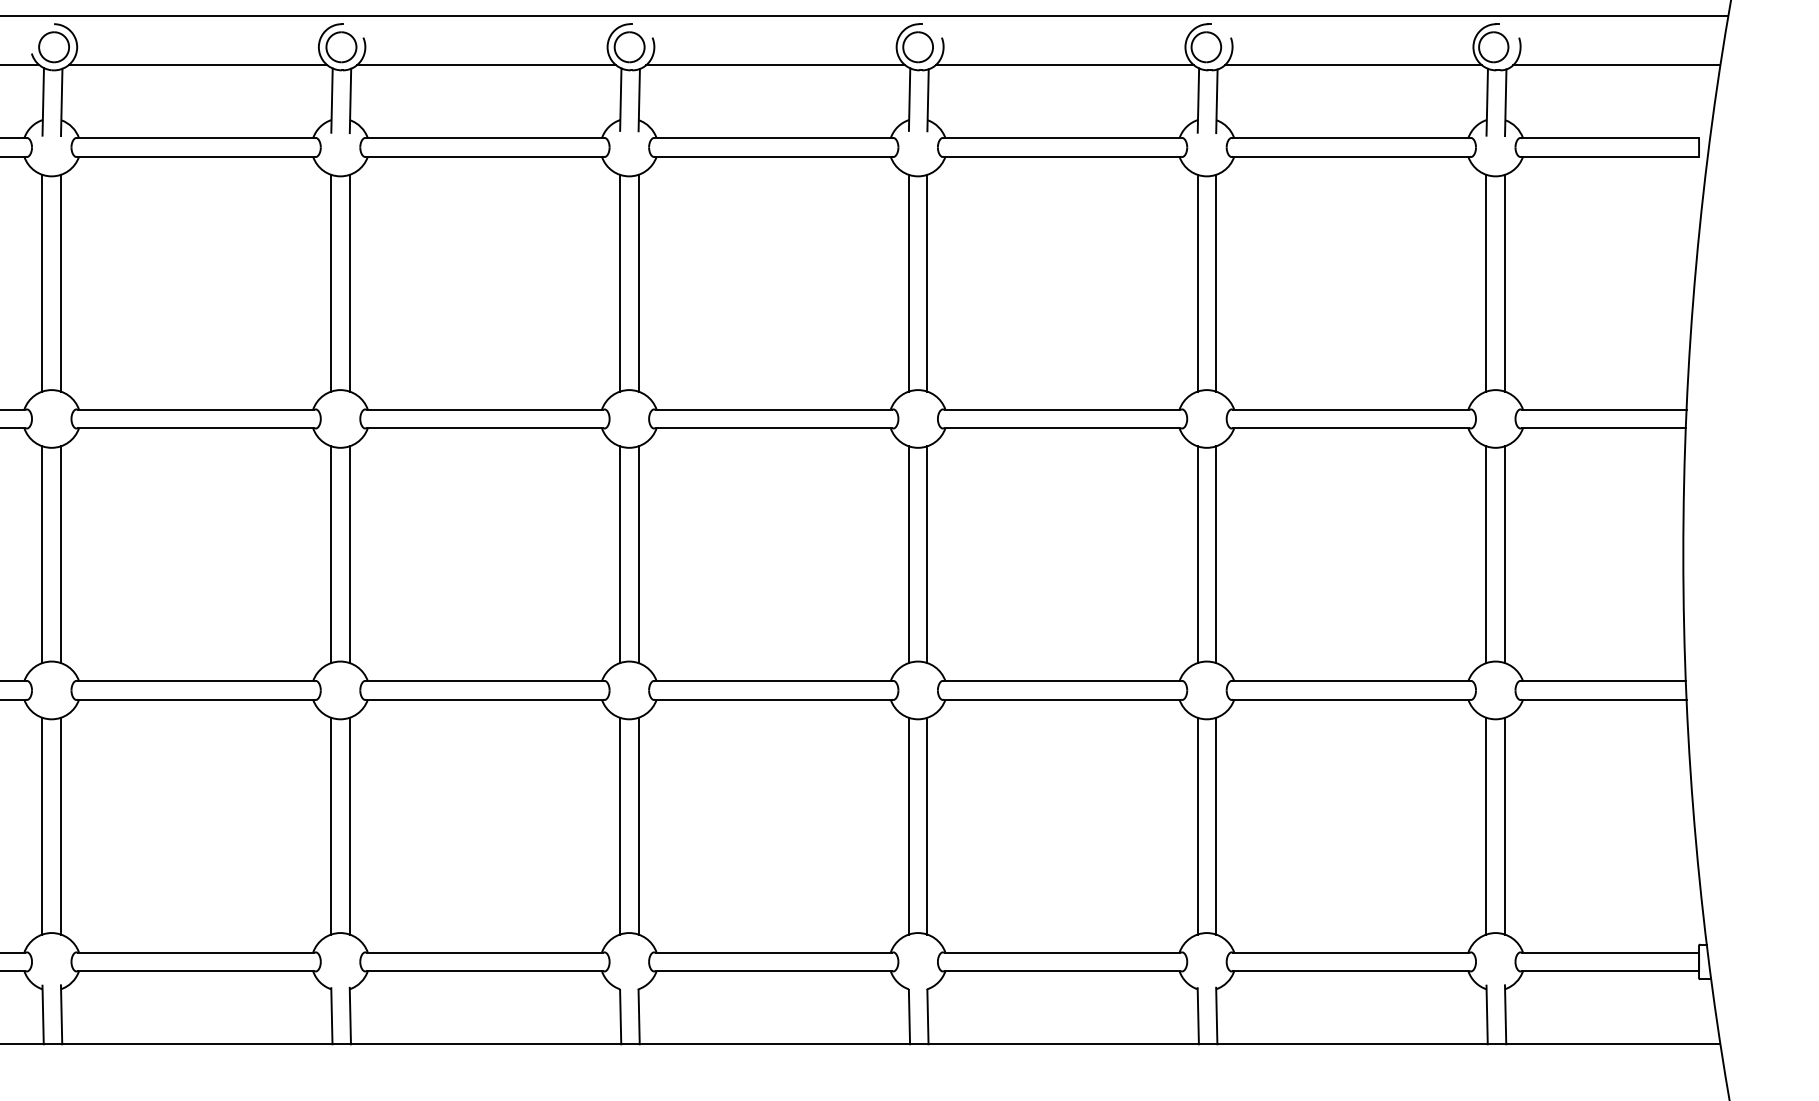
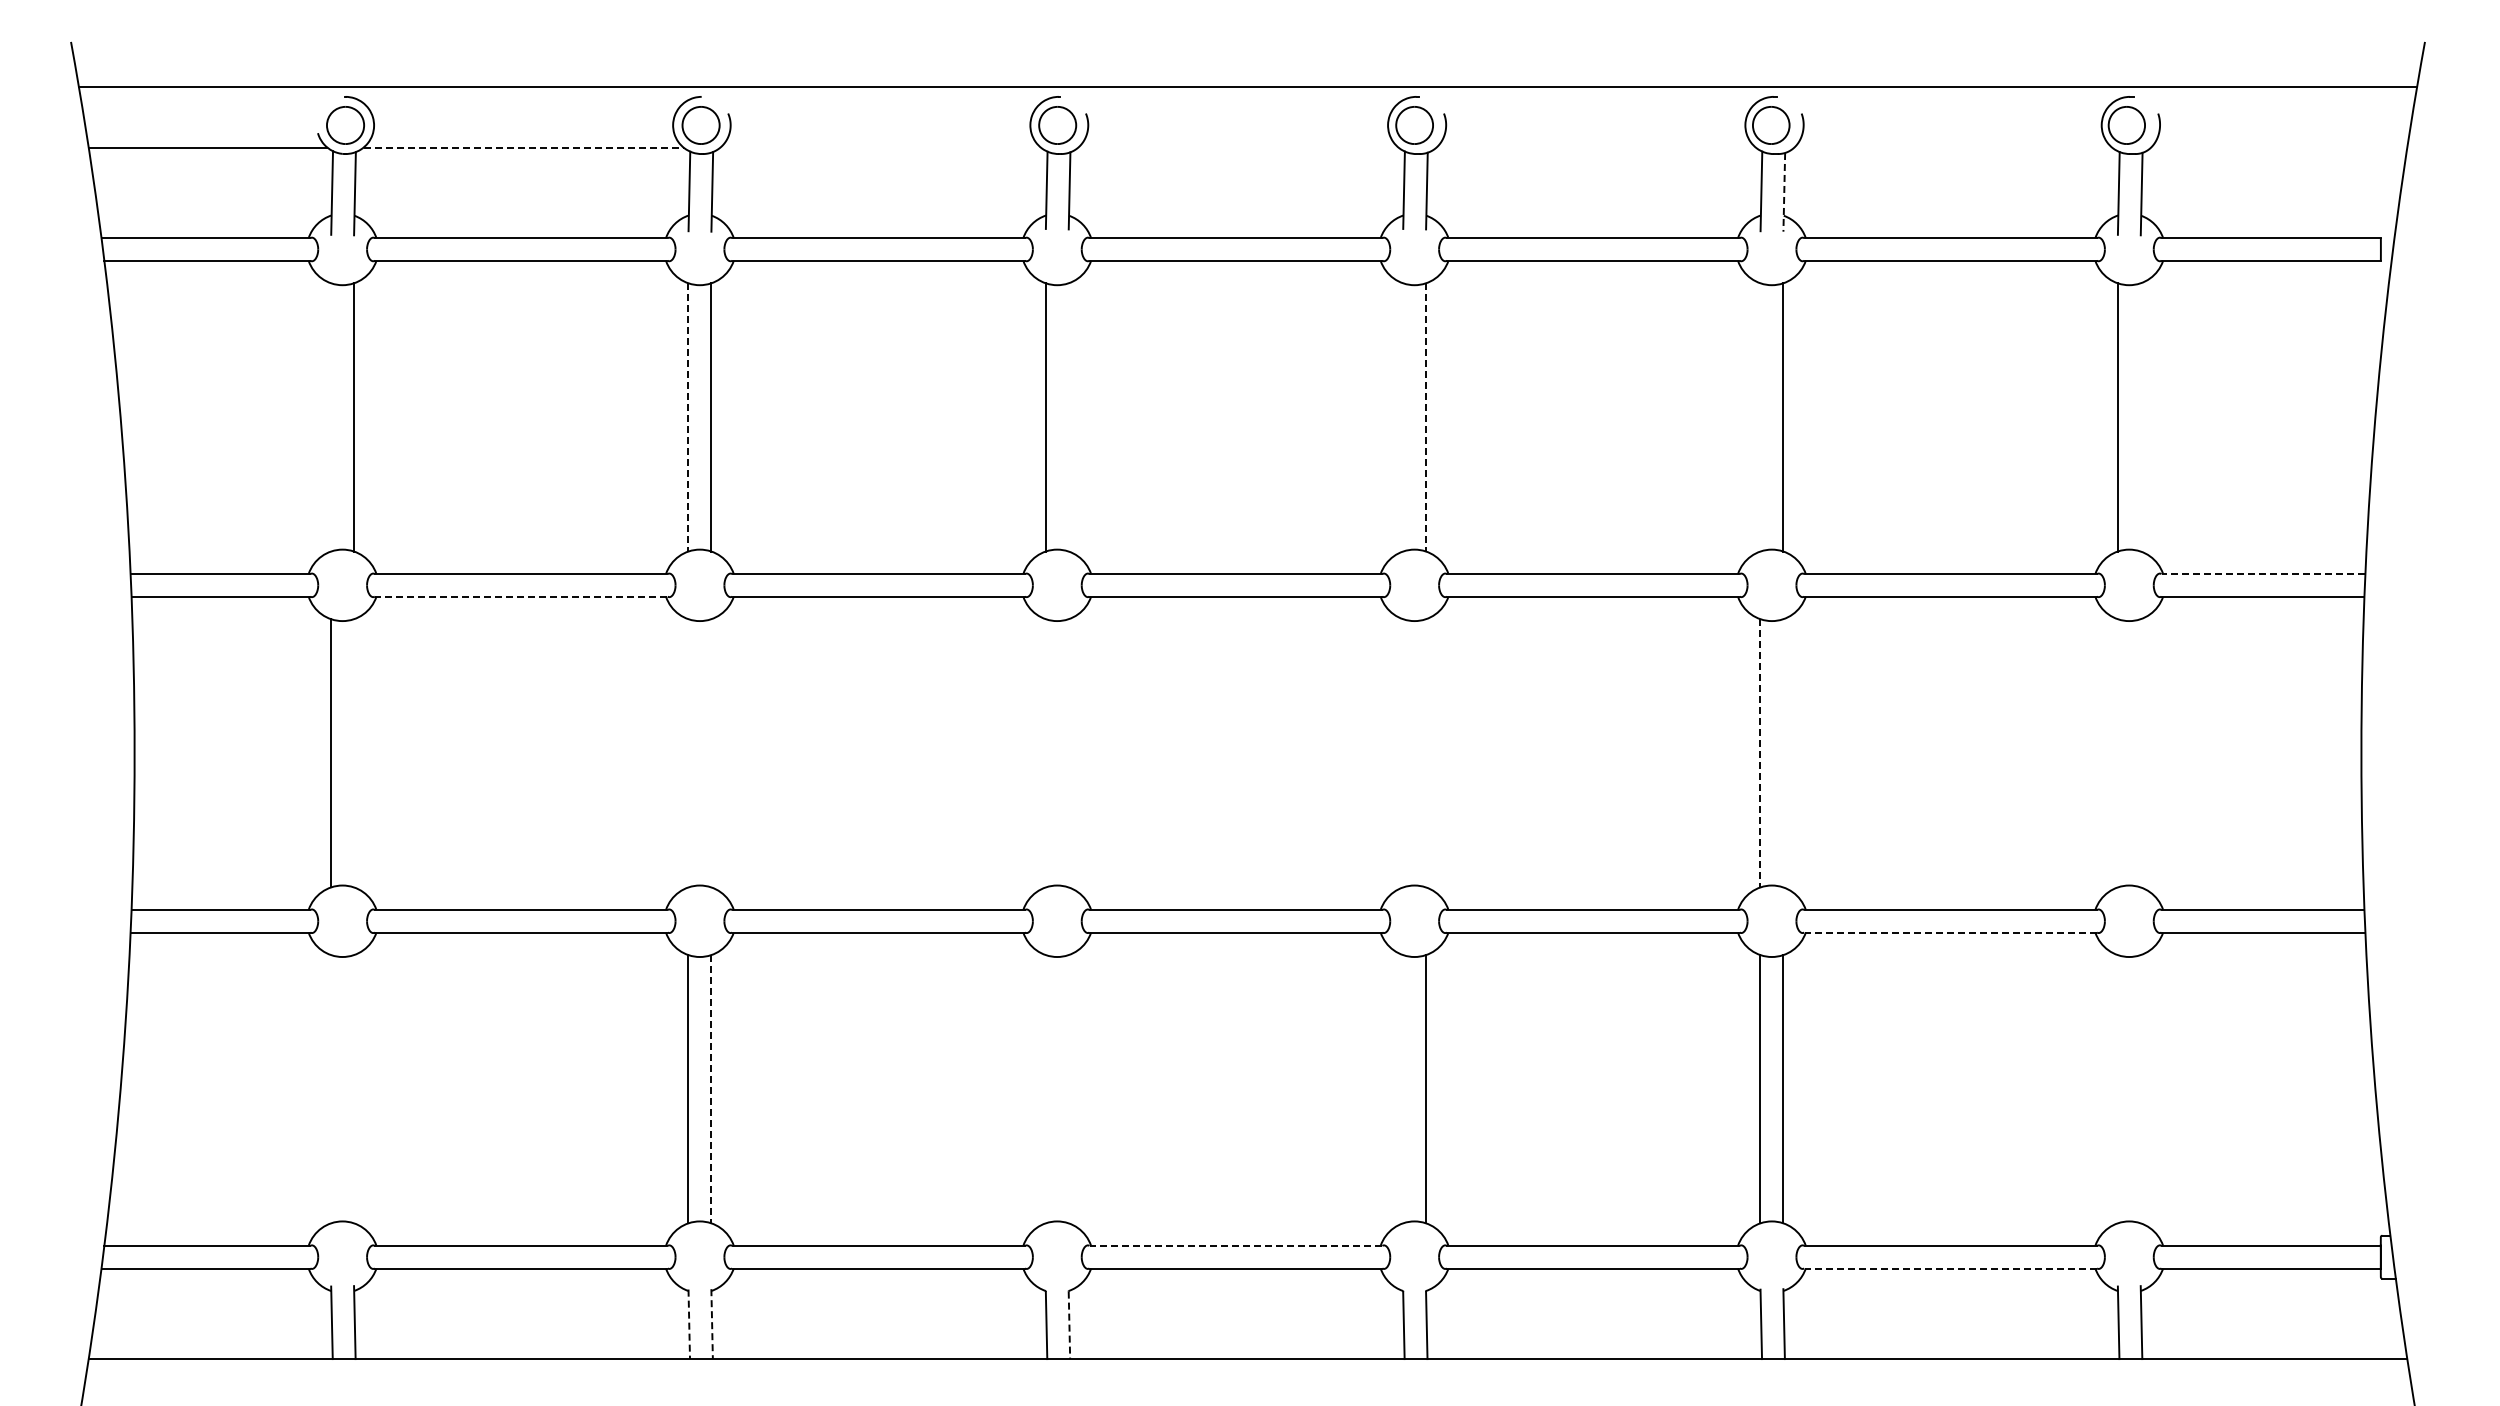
line: (197, 65) -> (523, 147), solid -> dashed
line: (486, 65) -> (880, 147), removed
line: (775, 65) -> (1238, 147), removed
line: (1064, 65) -> (1595, 147), removed
line: (1353, 65) -> (1953, 147), removed
line: (1617, 65) -> (2279, 147), removed
line: (1217, 101) -> (1784, 192), solid -> dashed
line: (42, 283) -> (331, 417), removed
line: (331, 283) -> (688, 417), solid -> dashed
line: (638, 283) -> (1068, 417), removed
line: (909, 283) -> (1403, 417), removed
line: (926, 283) -> (1425, 417), solid -> dashed
line: (1197, 283) -> (1760, 417), removed
line: (1504, 283) -> (2140, 417), removed
line: (1604, 409) -> (2263, 573), solid -> dashed
line: (196, 427) -> (521, 596), solid -> dashed
line: (60, 554) -> (353, 753), removed
line: (331, 554) -> (688, 753), removed
line: (349, 554) -> (711, 753), removed
line: (619, 554) -> (1045, 753), removed
line: (638, 554) -> (1068, 753), removed
line: (909, 554) -> (1403, 753), removed
line: (926, 554) -> (1425, 753), removed
line: (1197, 554) -> (1760, 753), solid -> dashed
line: (1216, 554) -> (1783, 753), removed
line: (1486, 554) -> (2117, 753), removed
line: (1504, 554) -> (2140, 753), removed
line: (1351, 699) -> (1950, 932), solid -> dashed
line: (42, 826) -> (331, 1089), removed
line: (60, 826) -> (353, 1089), removed
line: (349, 826) -> (711, 1089), solid -> dashed
line: (619, 826) -> (1045, 1089), removed
line: (638, 826) -> (1068, 1089), removed
line: (909, 826) -> (1403, 1089), removed
line: (1486, 826) -> (2117, 1089), removed
line: (1504, 826) -> (2140, 1089), removed
line: (773, 952) -> (1235, 1245), solid -> dashed
line: (1351, 971) -> (1950, 1268), solid -> dashed
line: (332, 1016) -> (689, 1324), solid -> dashed
line: (350, 1016) -> (712, 1324), solid -> dashed
line: (639, 1017) -> (1069, 1325), solid -> dashed

